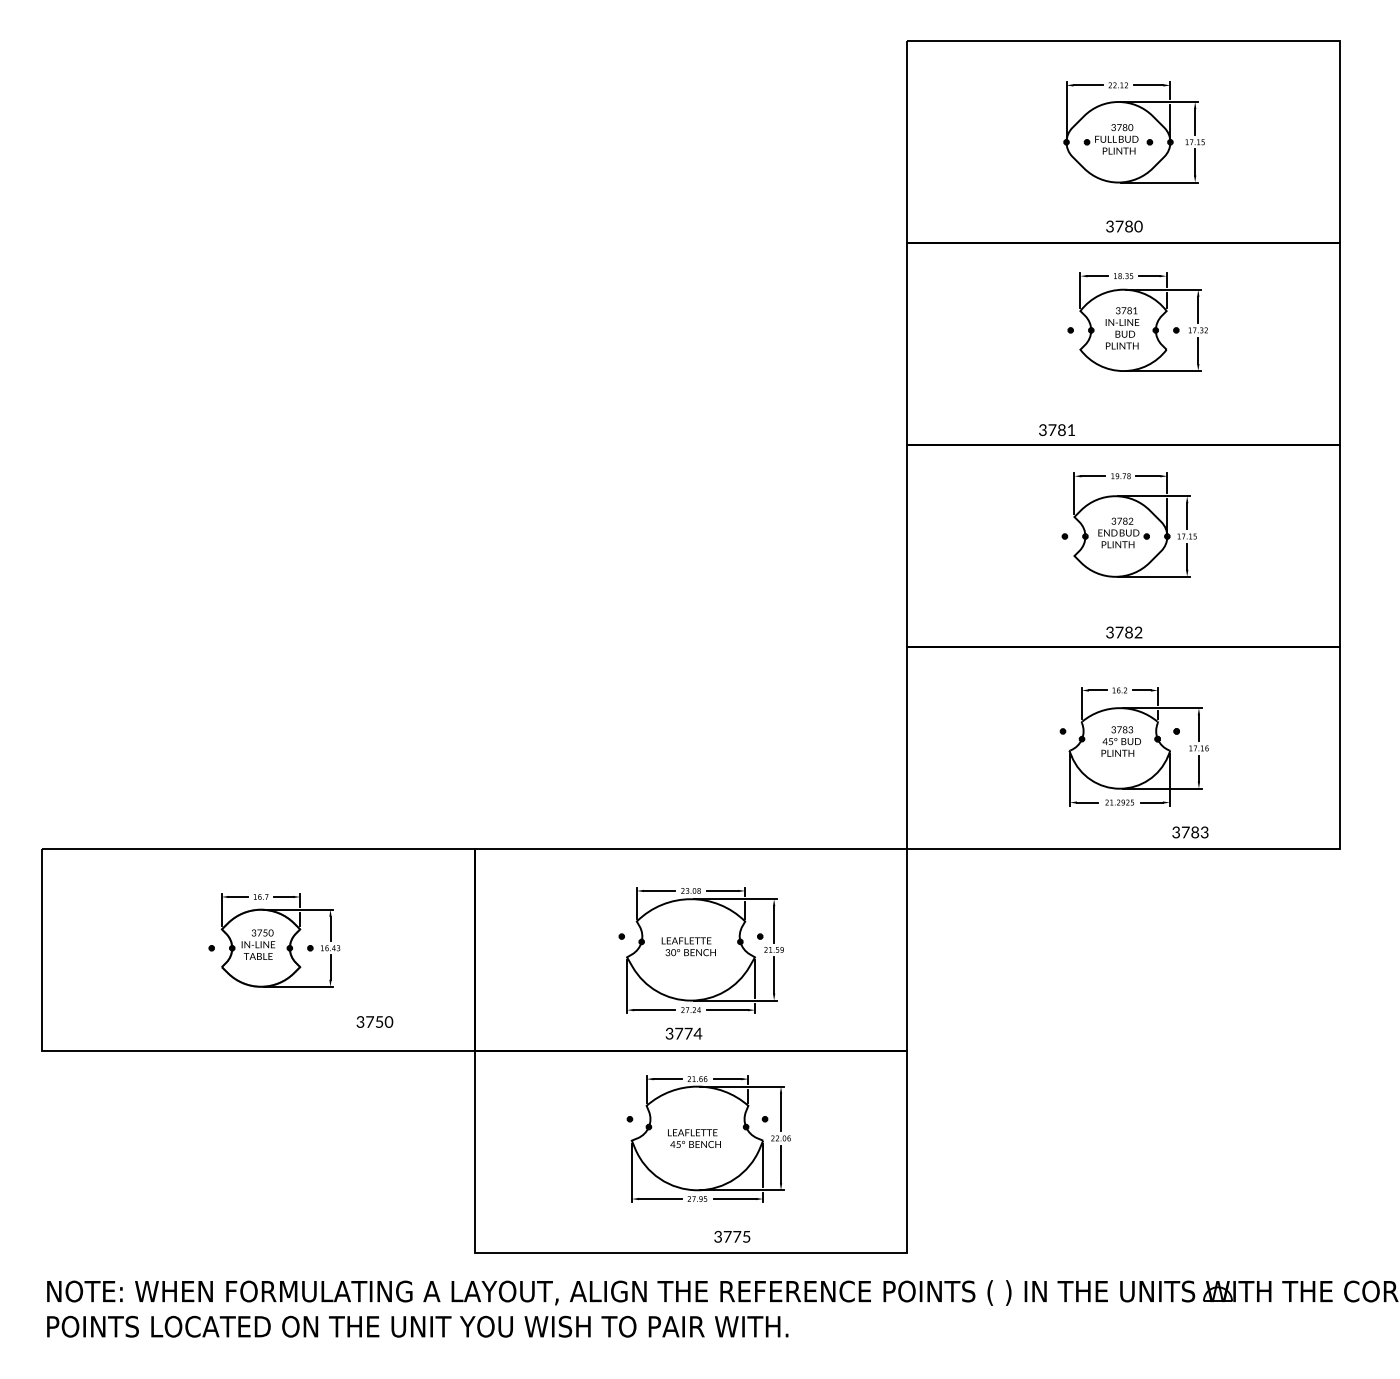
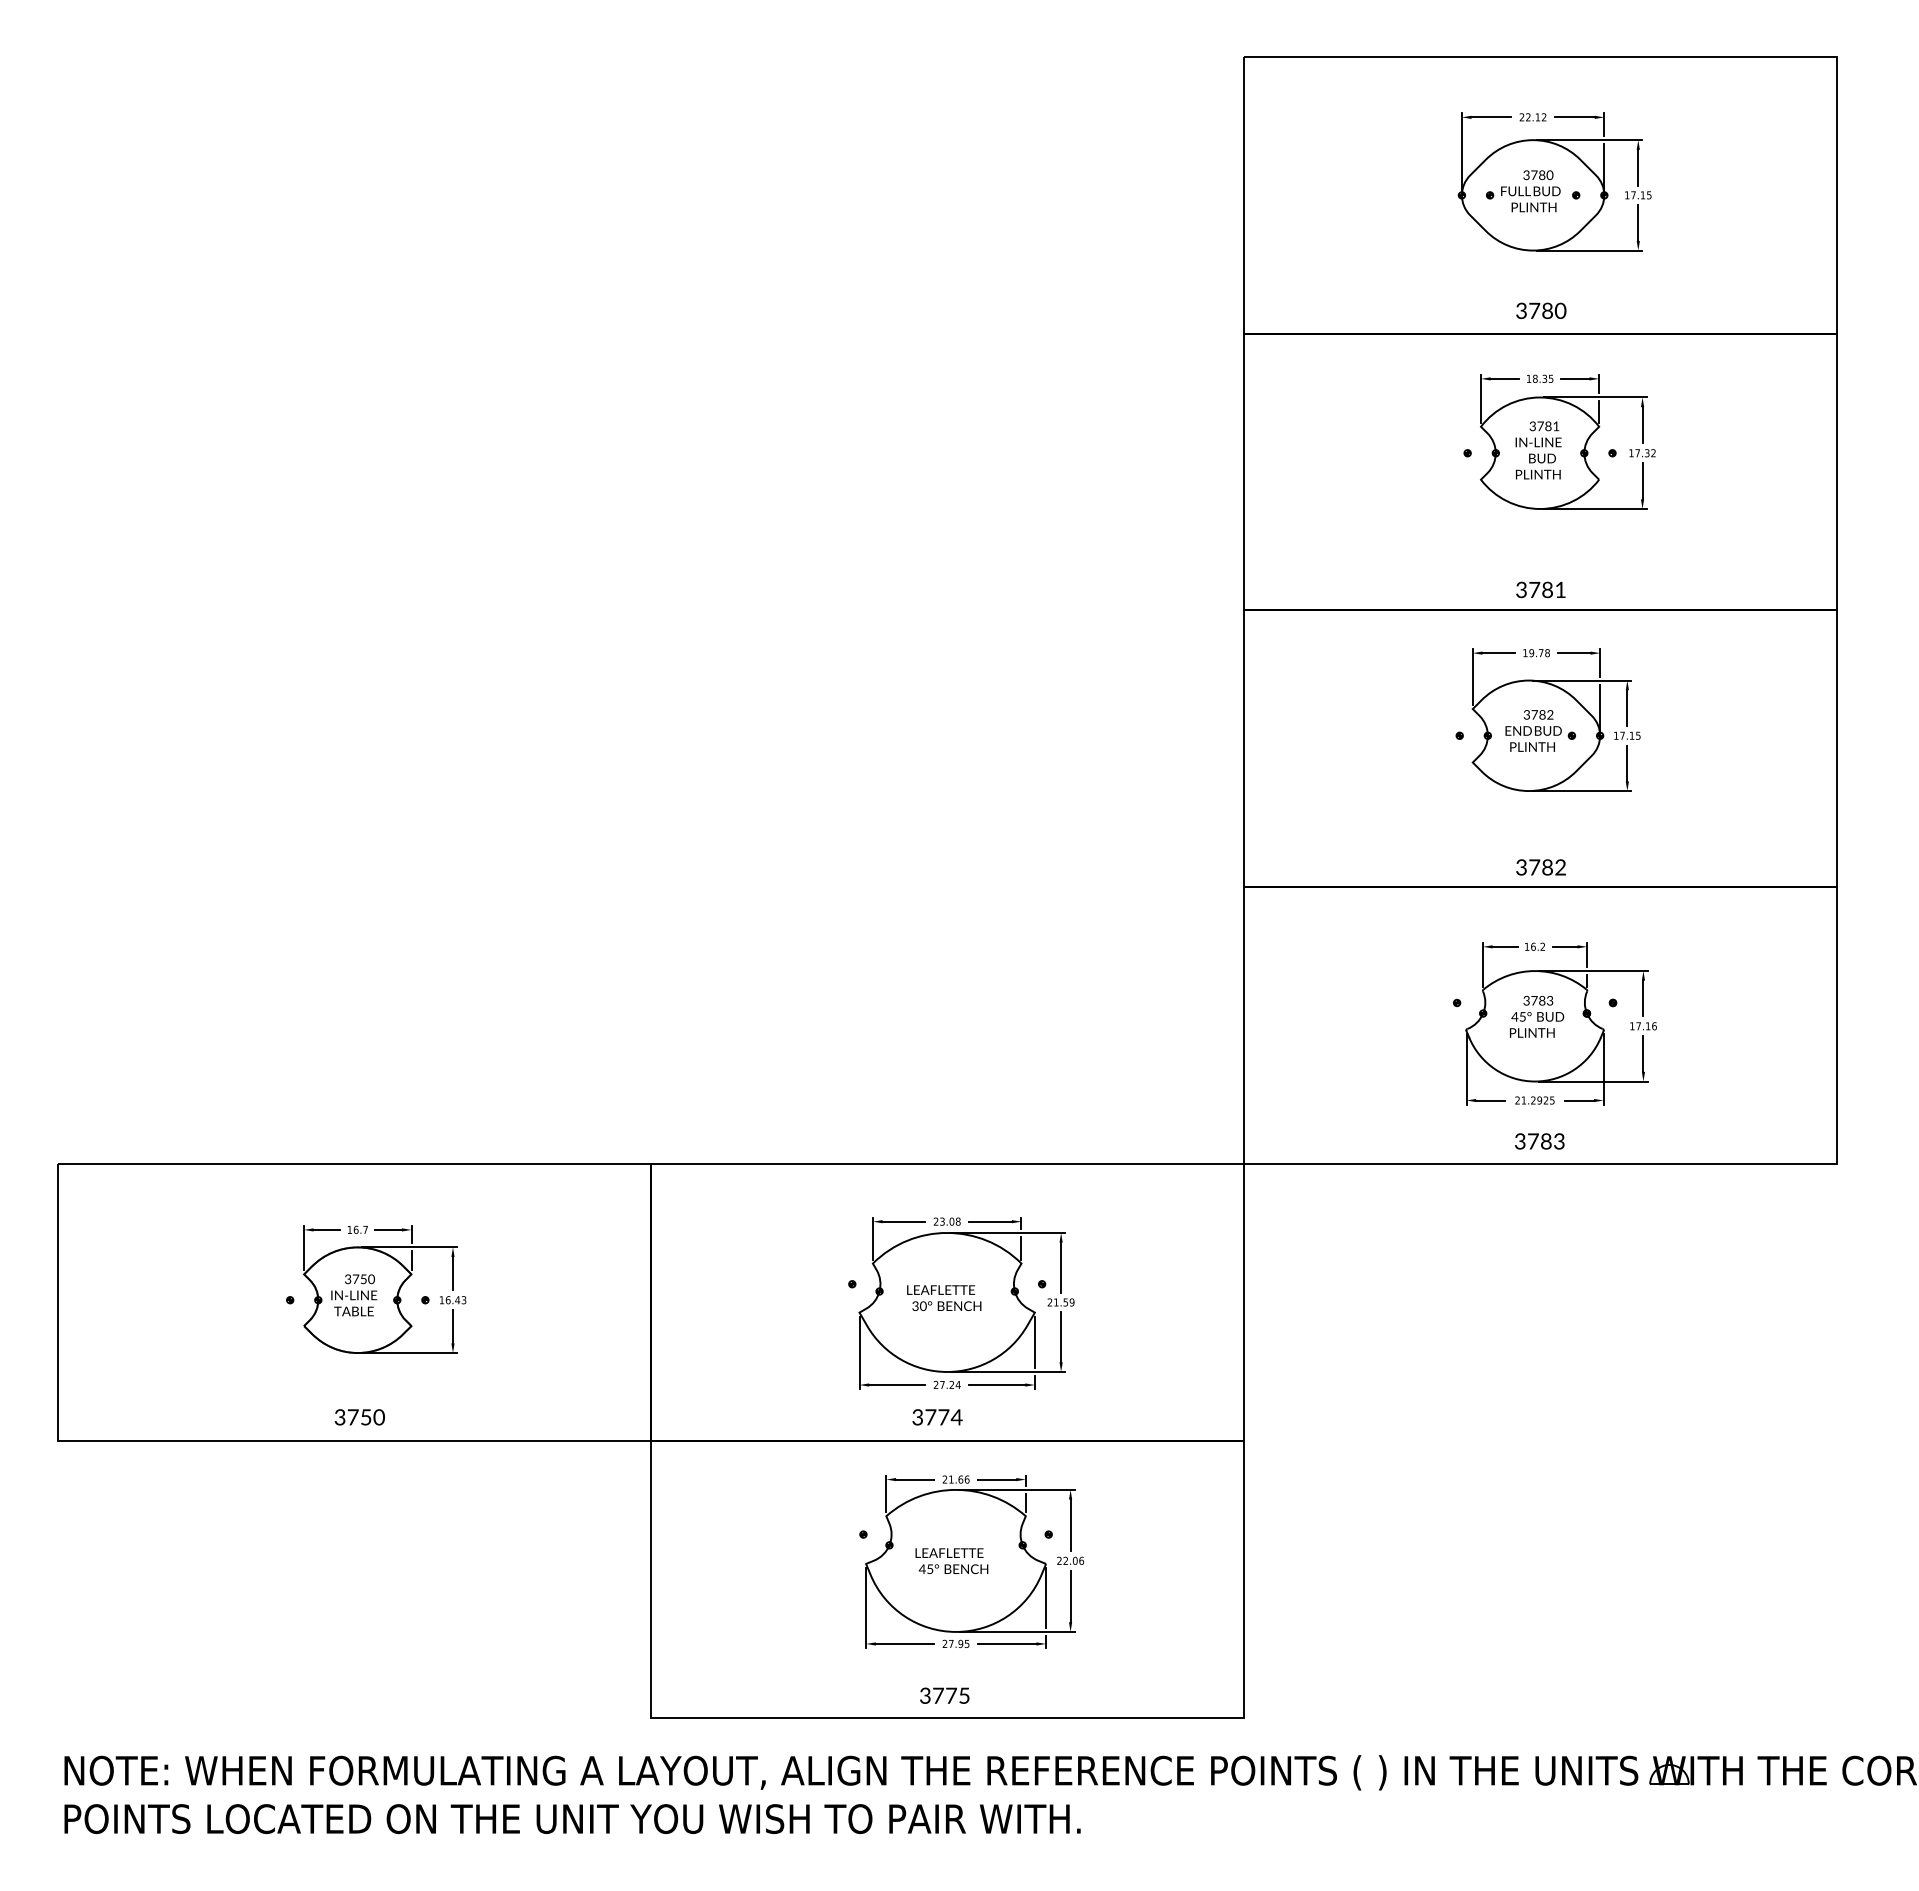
text: (1056, 429) -> (1540, 589), moved
text: (1190, 832) -> (1539, 1141), moved
text: (374, 1022) -> (359, 1417), moved
text: (732, 1236) -> (944, 1695), moved

